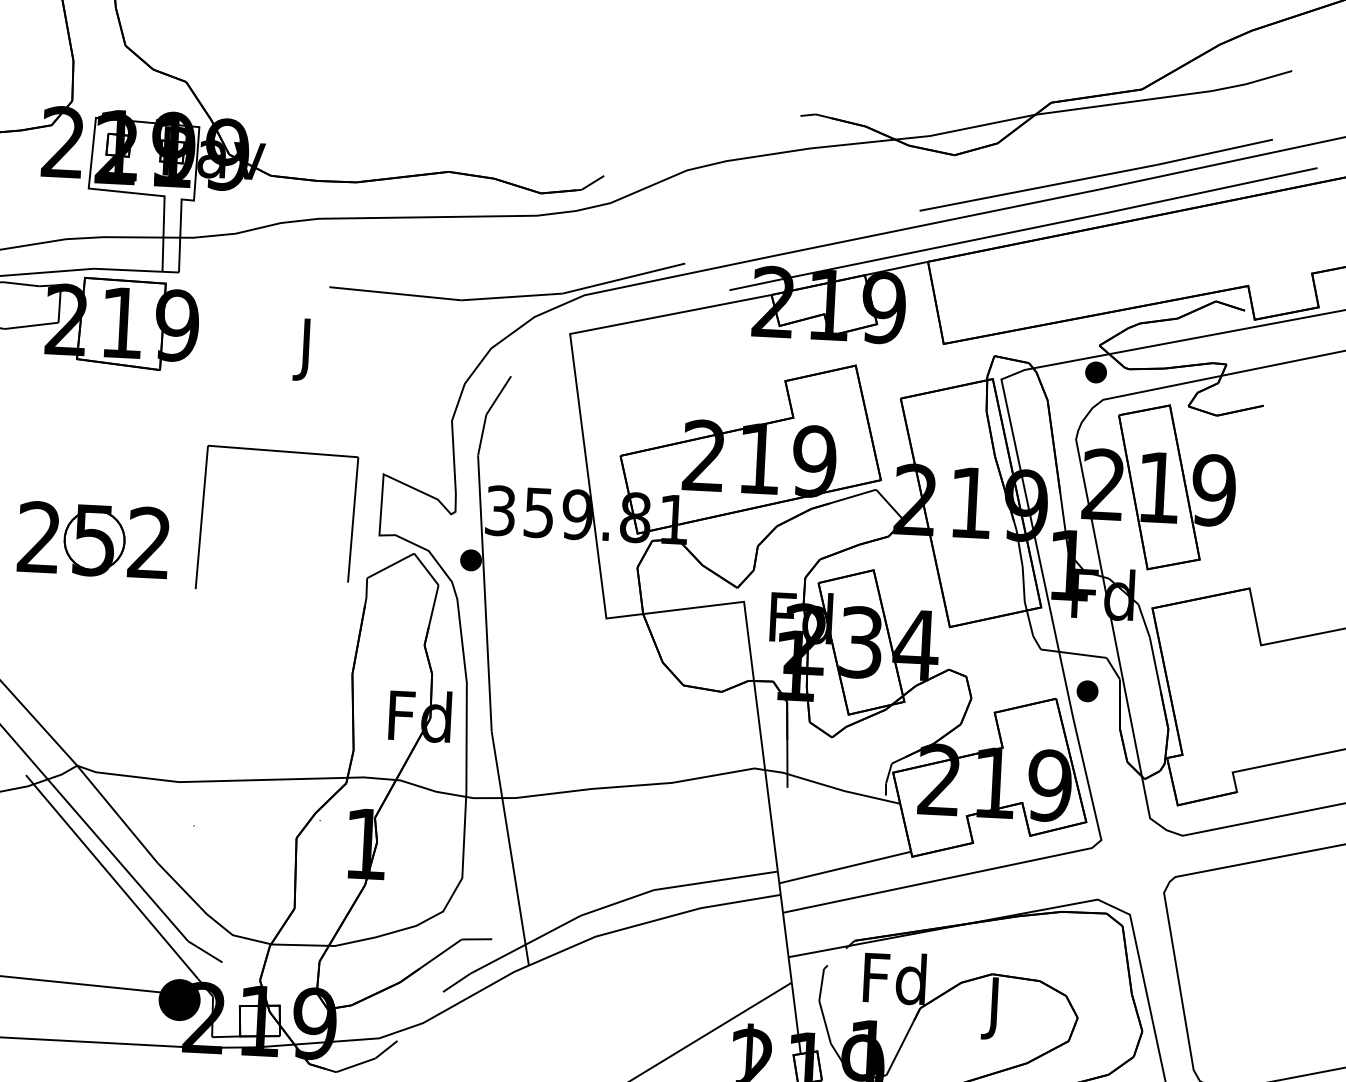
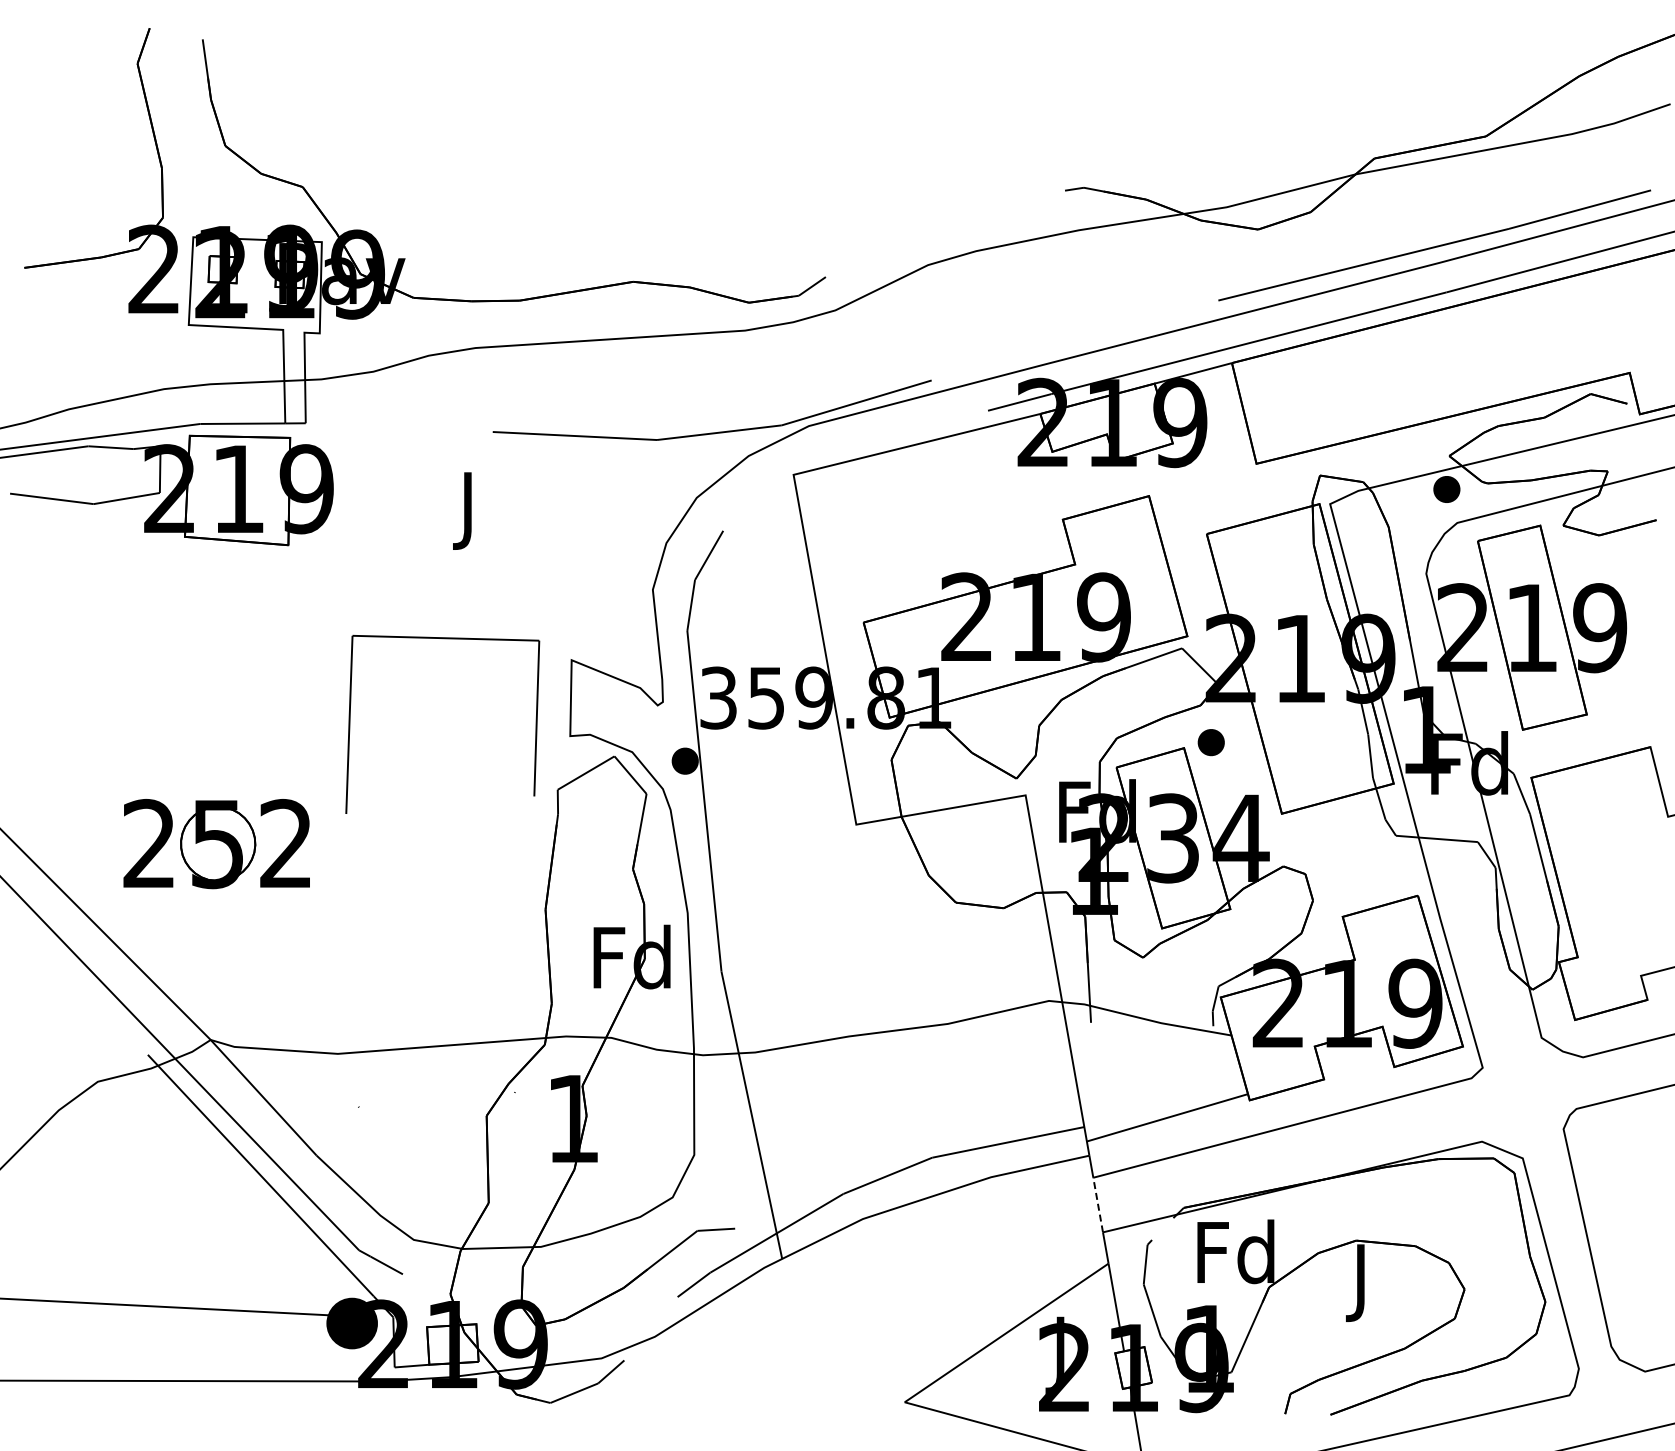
part: (93, 540) -> (216, 844), moved
part: (1086, 691) -> (1210, 742), moved
line: (786, 935) -> (1098, 1205), solid -> dashed

